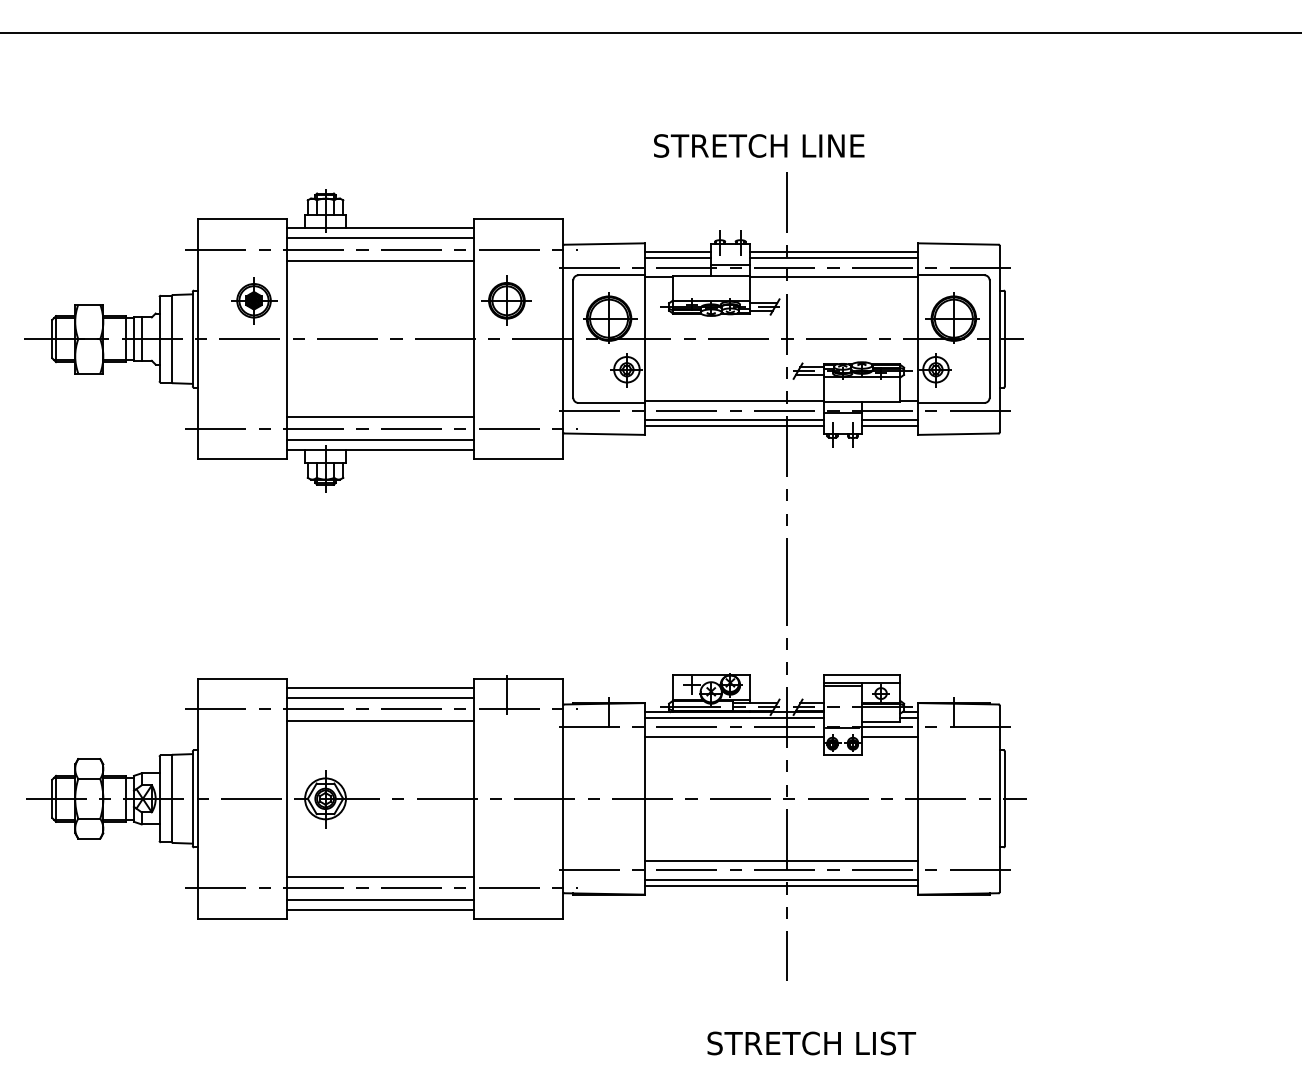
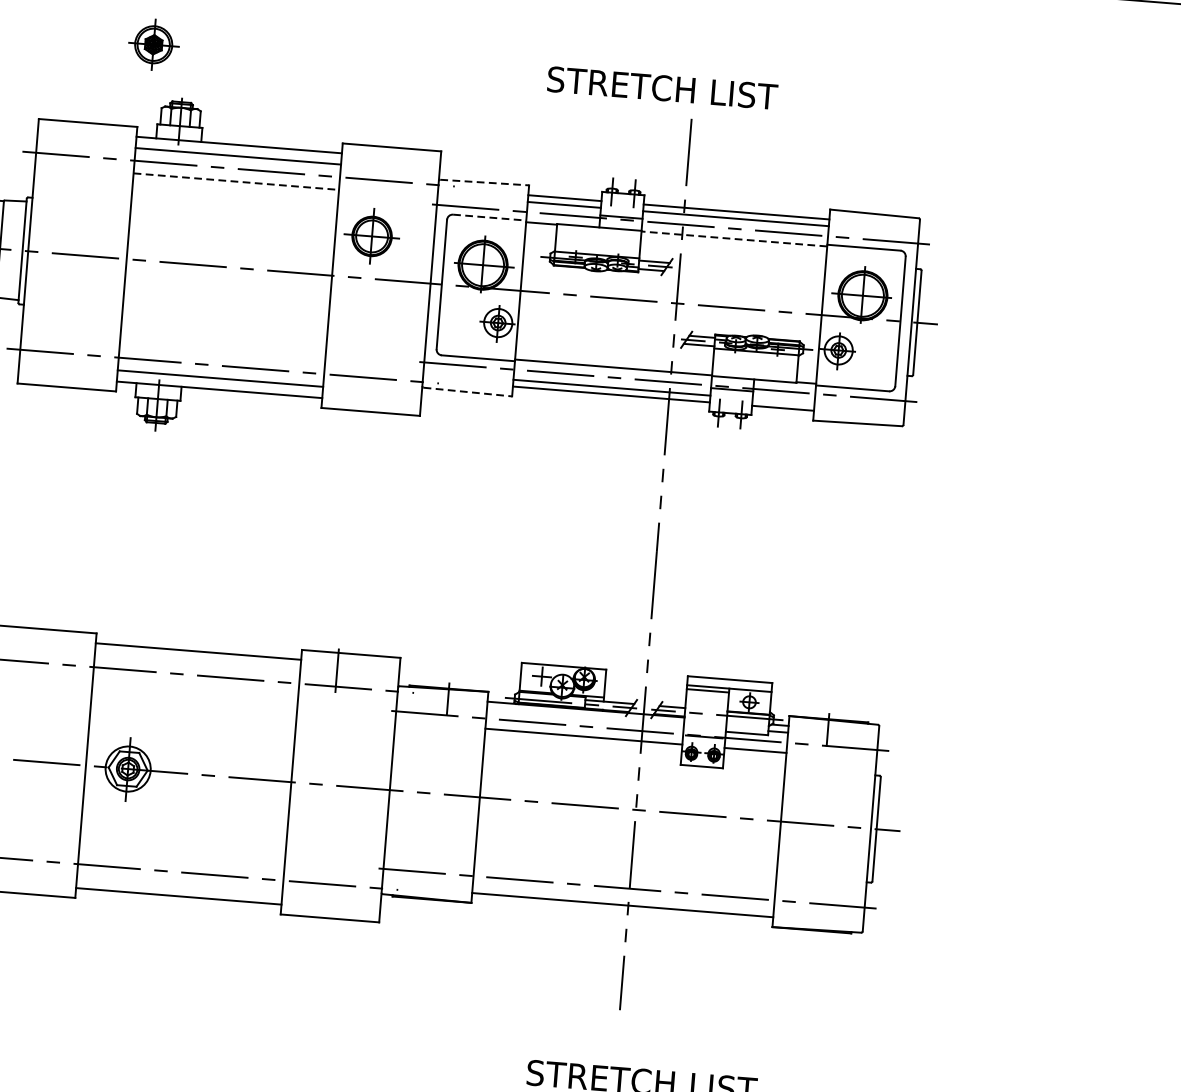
text: (845, 145) -> (758, 95), STRETCH LINE -> STRETCH LIST
line: (605, 244) -> (485, 183), solid -> dashed
line: (380, 261) -> (236, 181), solid -> dashed
line: (612, 275) -> (490, 217), solid -> dashed
line: (833, 276) -> (734, 238), solid -> dashed
part: (254, 300) -> (154, 44), moved
line: (380, 417) -> (222, 353), removed
line: (889, 419) -> (783, 401), removed
line: (605, 434) -> (468, 392), solid -> dashed
line: (380, 697) -> (197, 662), removed
line: (733, 718) -> (584, 716), removed
line: (380, 720) -> (195, 687), removed
line: (781, 861) -> (624, 878), removed
line: (380, 876) -> (181, 859), removed
line: (781, 879) -> (623, 898), removed
line: (380, 899) -> (179, 884), removed

